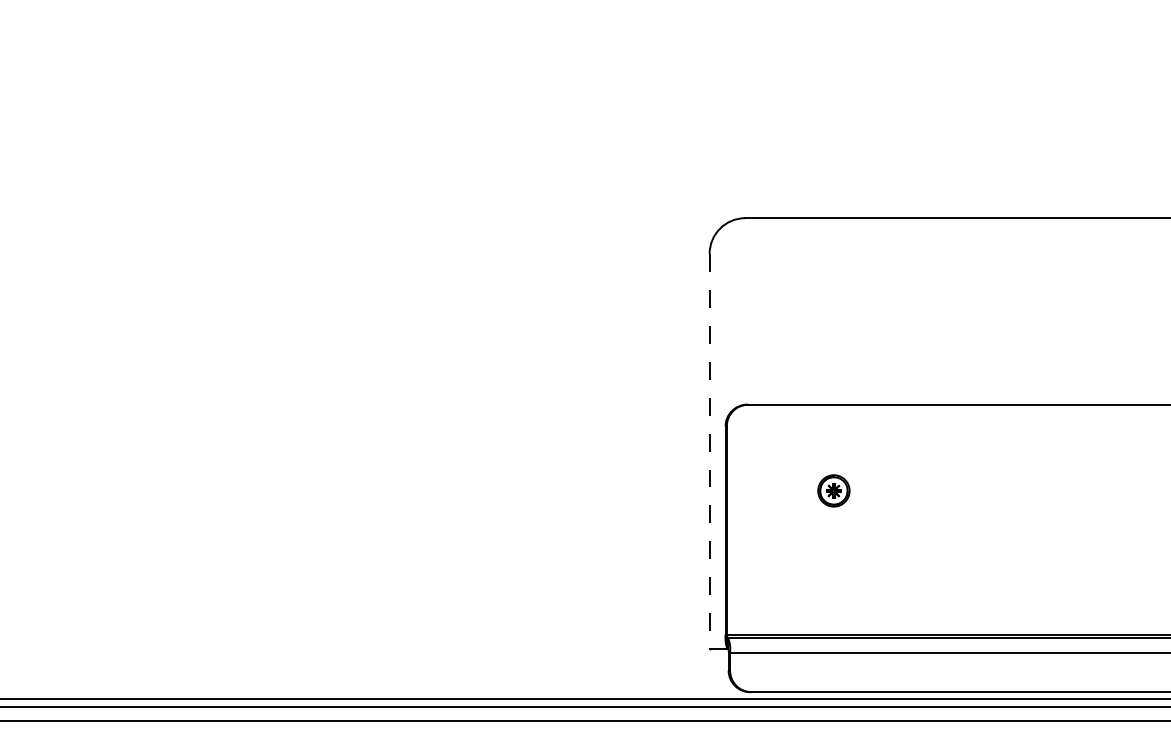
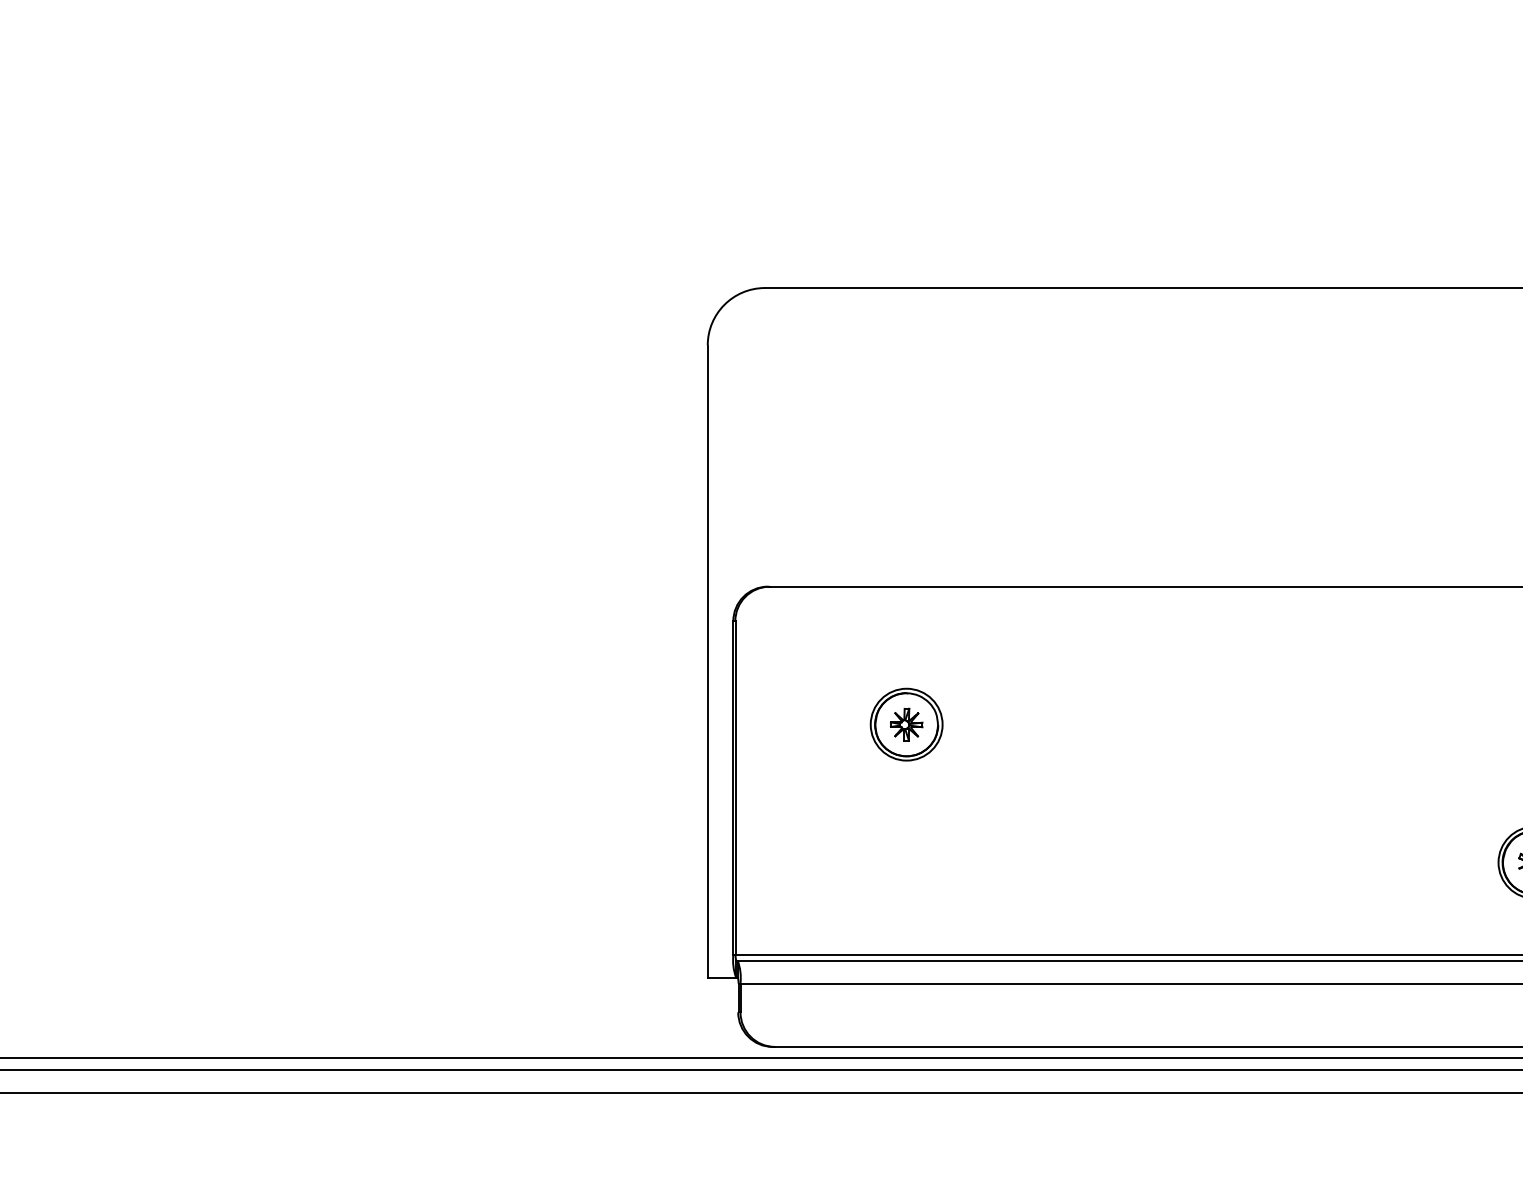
line: (709, 452) -> (707, 663), dashed -> solid
part: (833, 490) -> (906, 724), size x1.43

